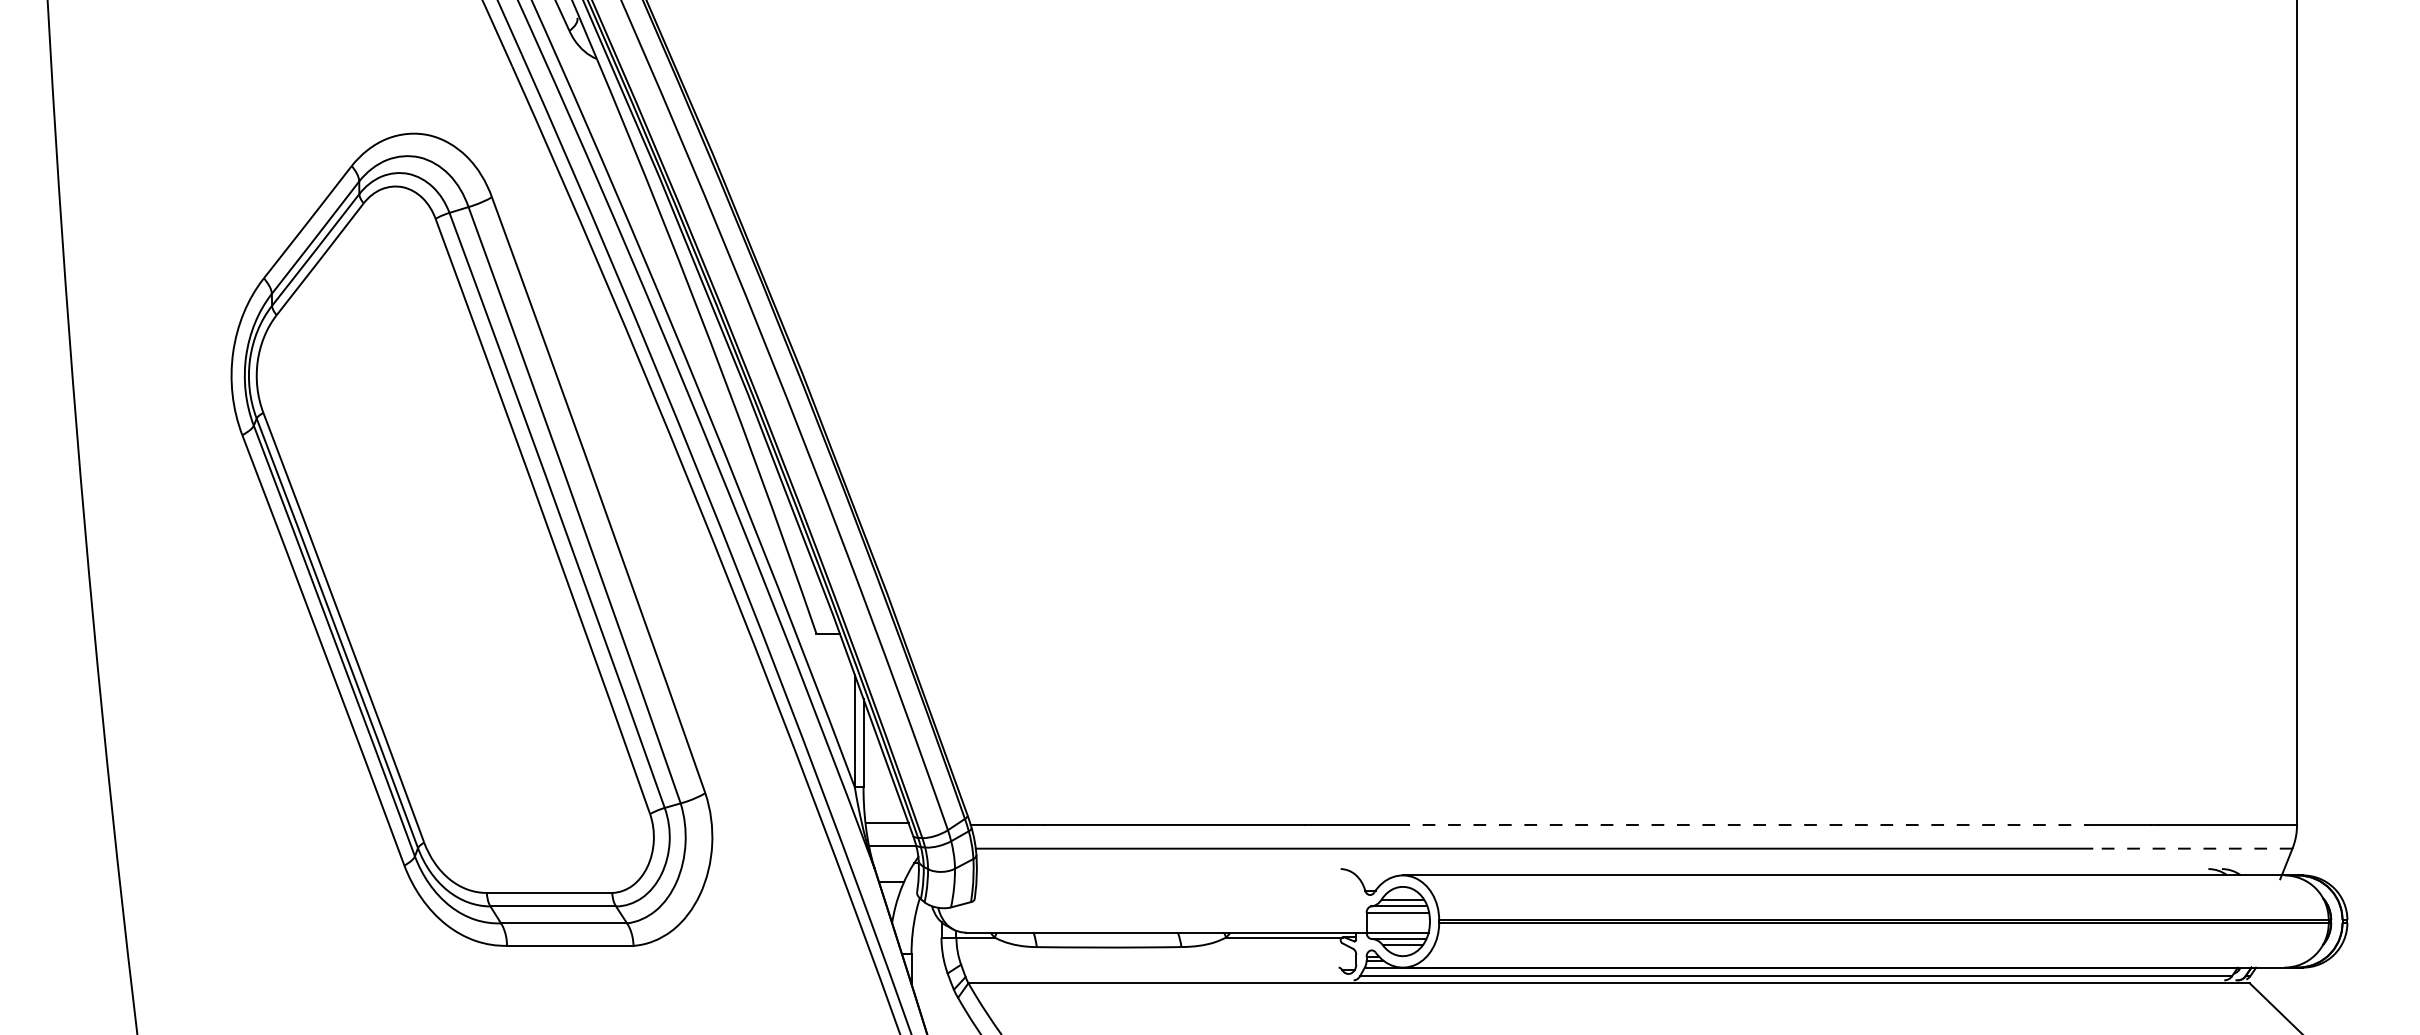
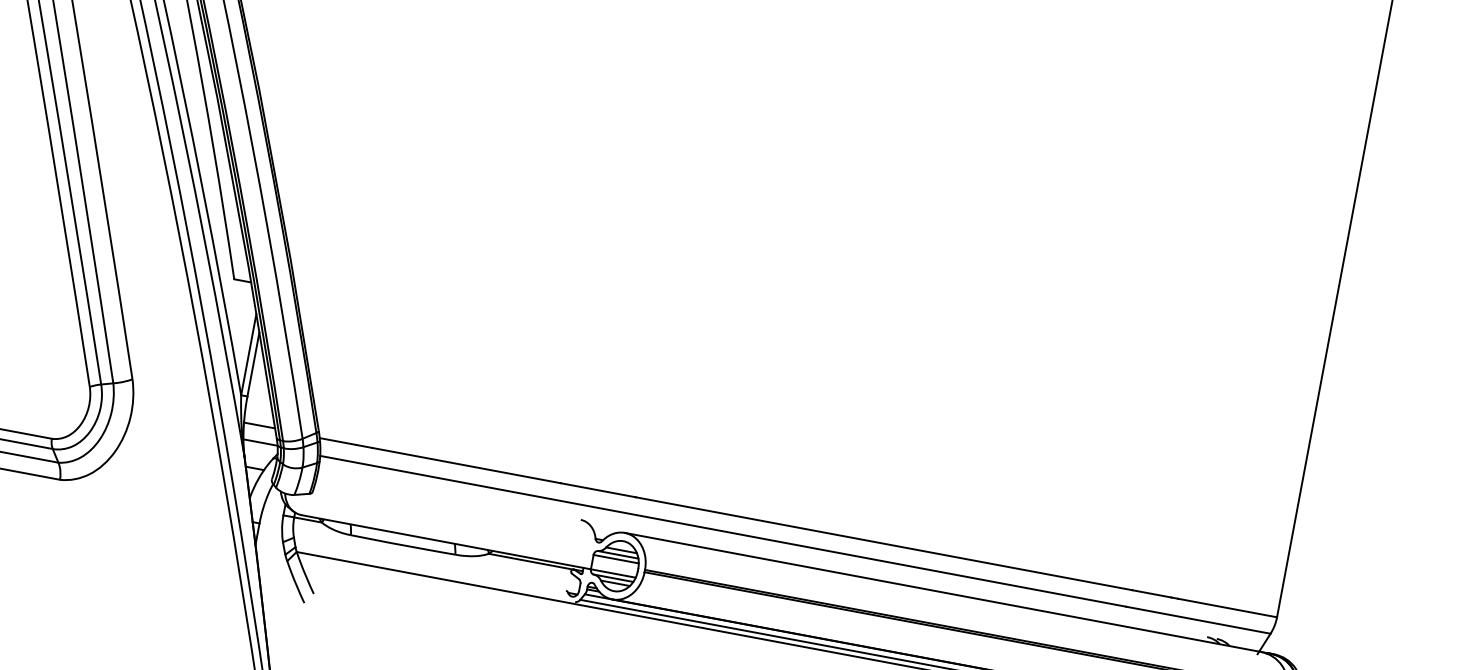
line: (1752, 824) -> (884, 543), dashed -> solid
line: (2191, 848) -> (1197, 619), dashed -> solid

